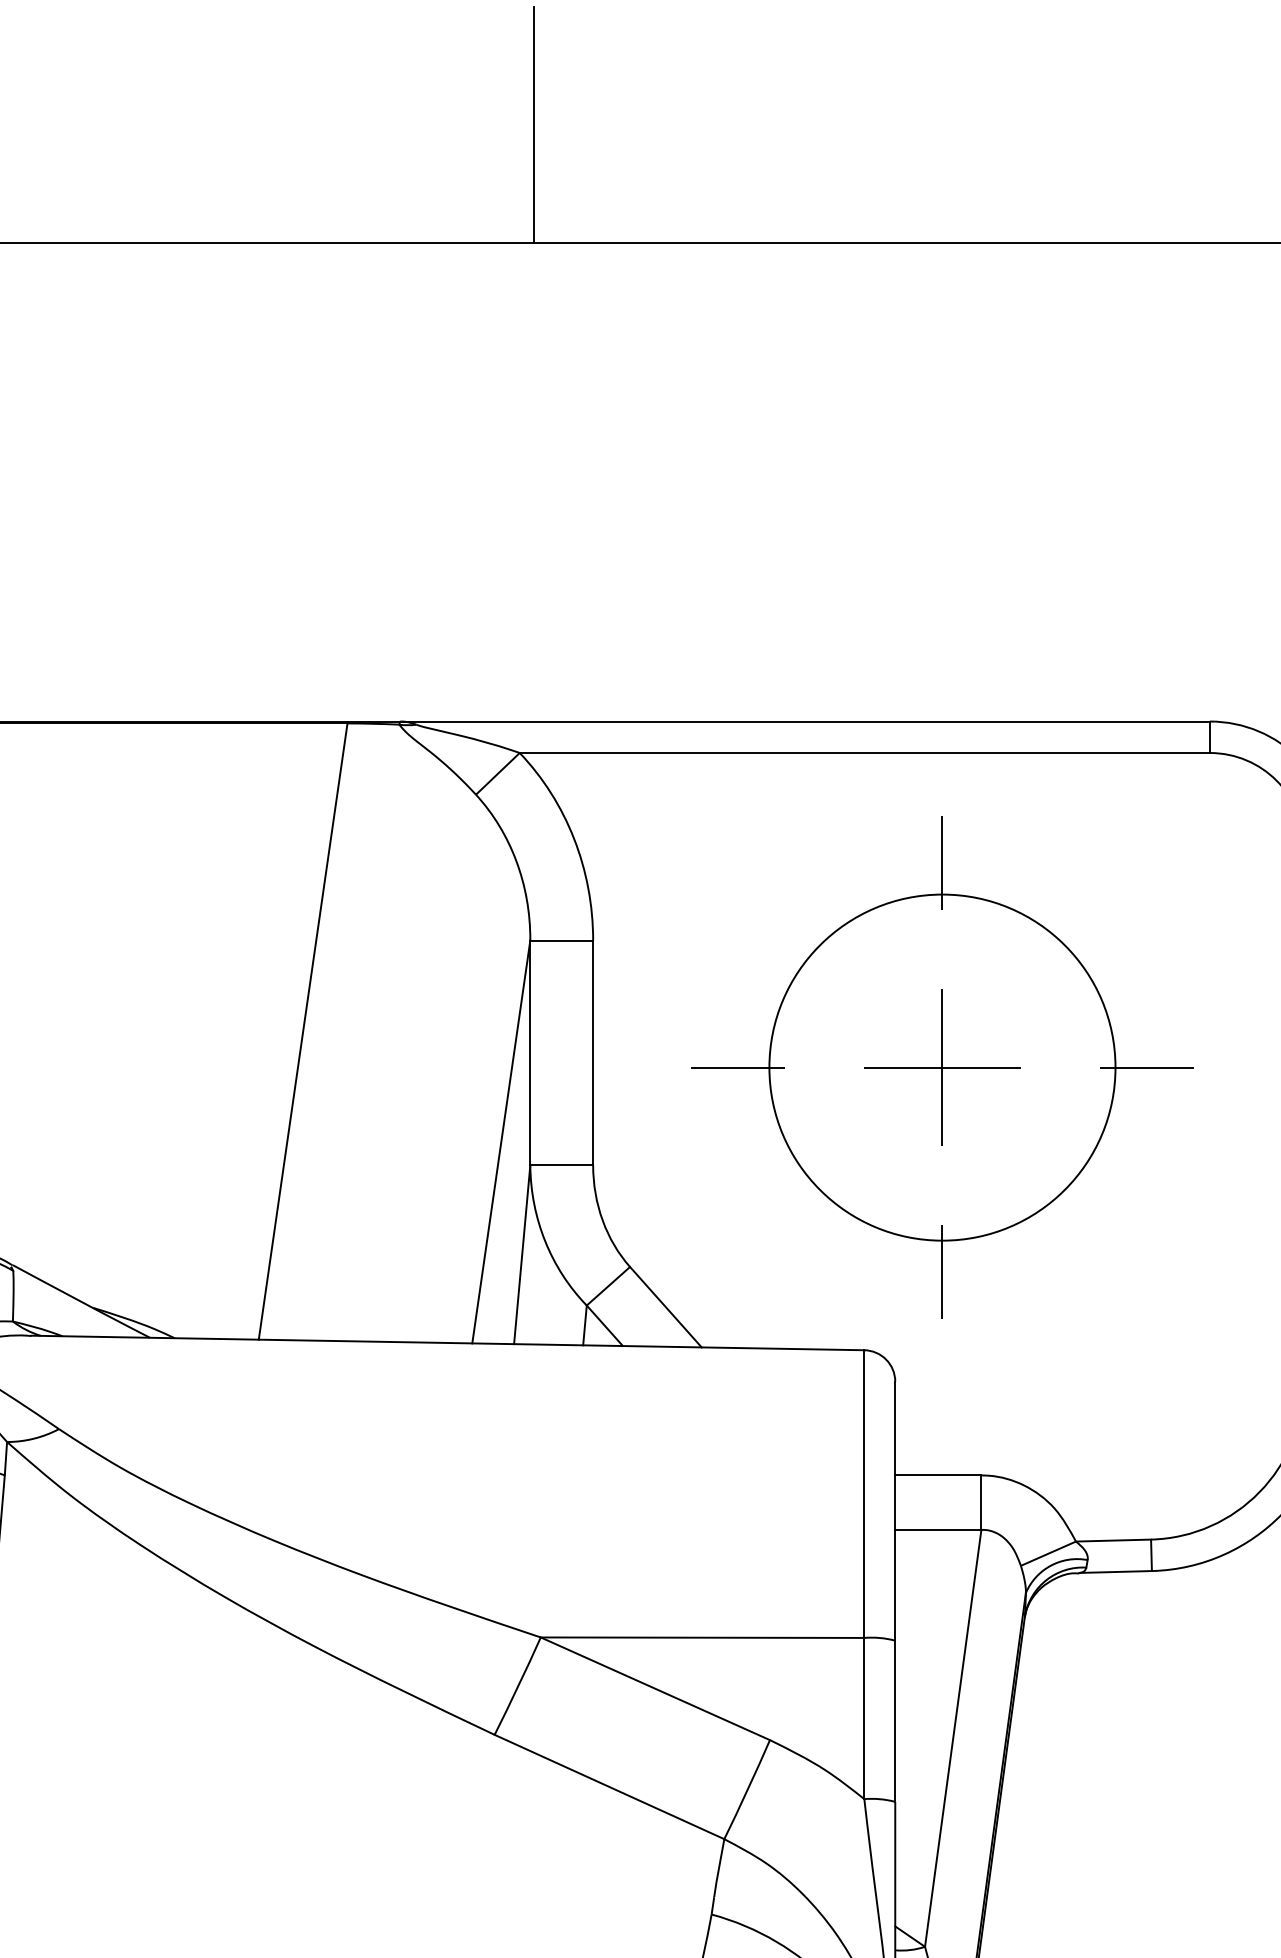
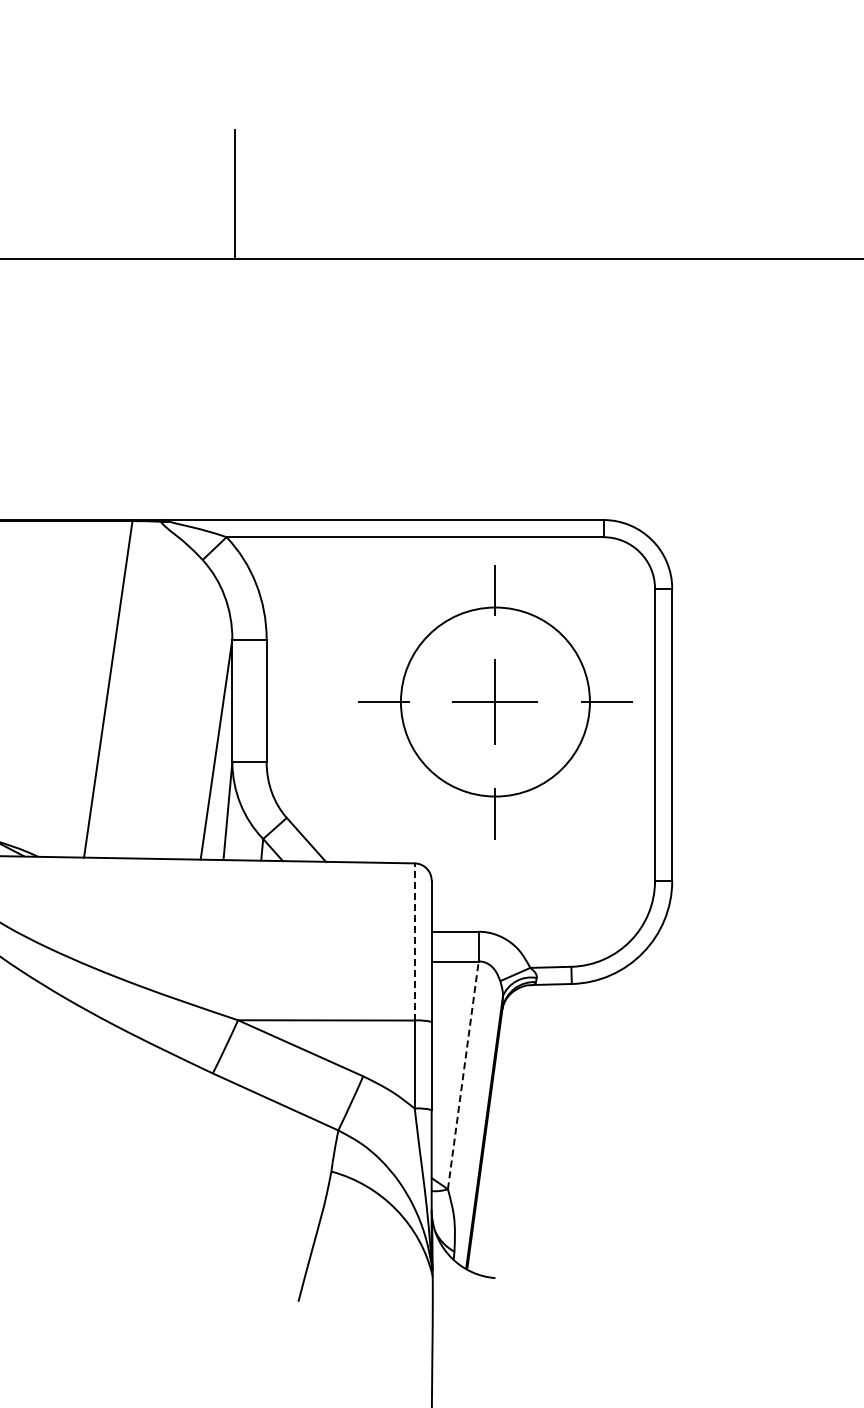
part: (942, 1068) -> (495, 702), moved
line: (863, 1493) -> (414, 941), solid -> dashed
line: (953, 1740) -> (463, 1076), solid -> dashed

